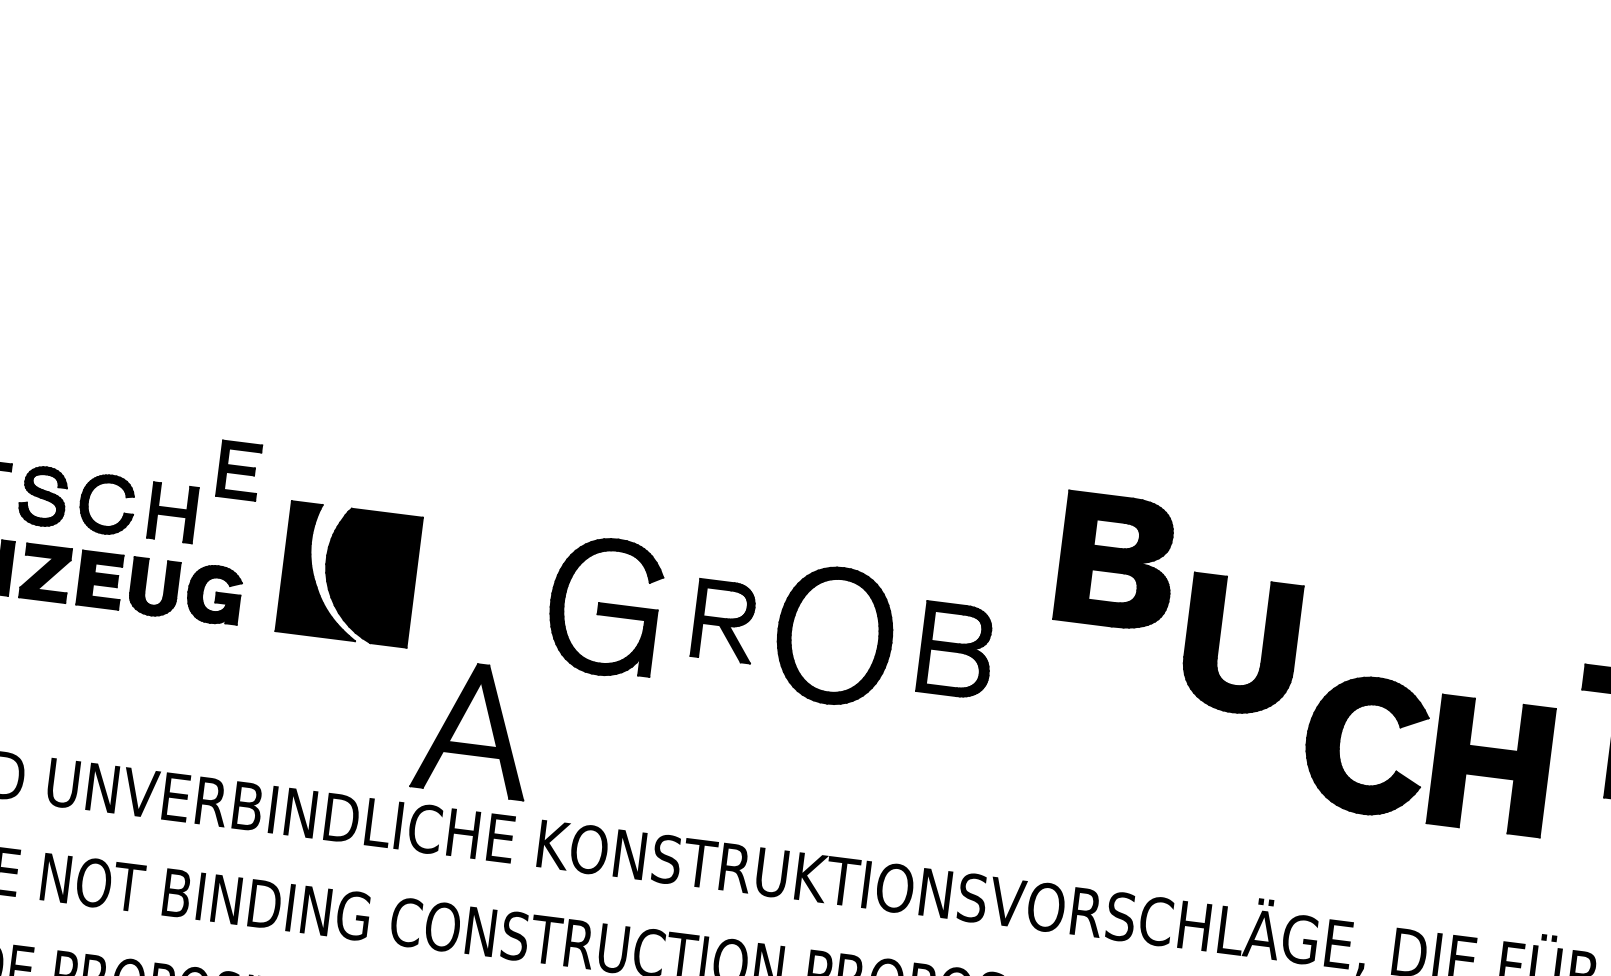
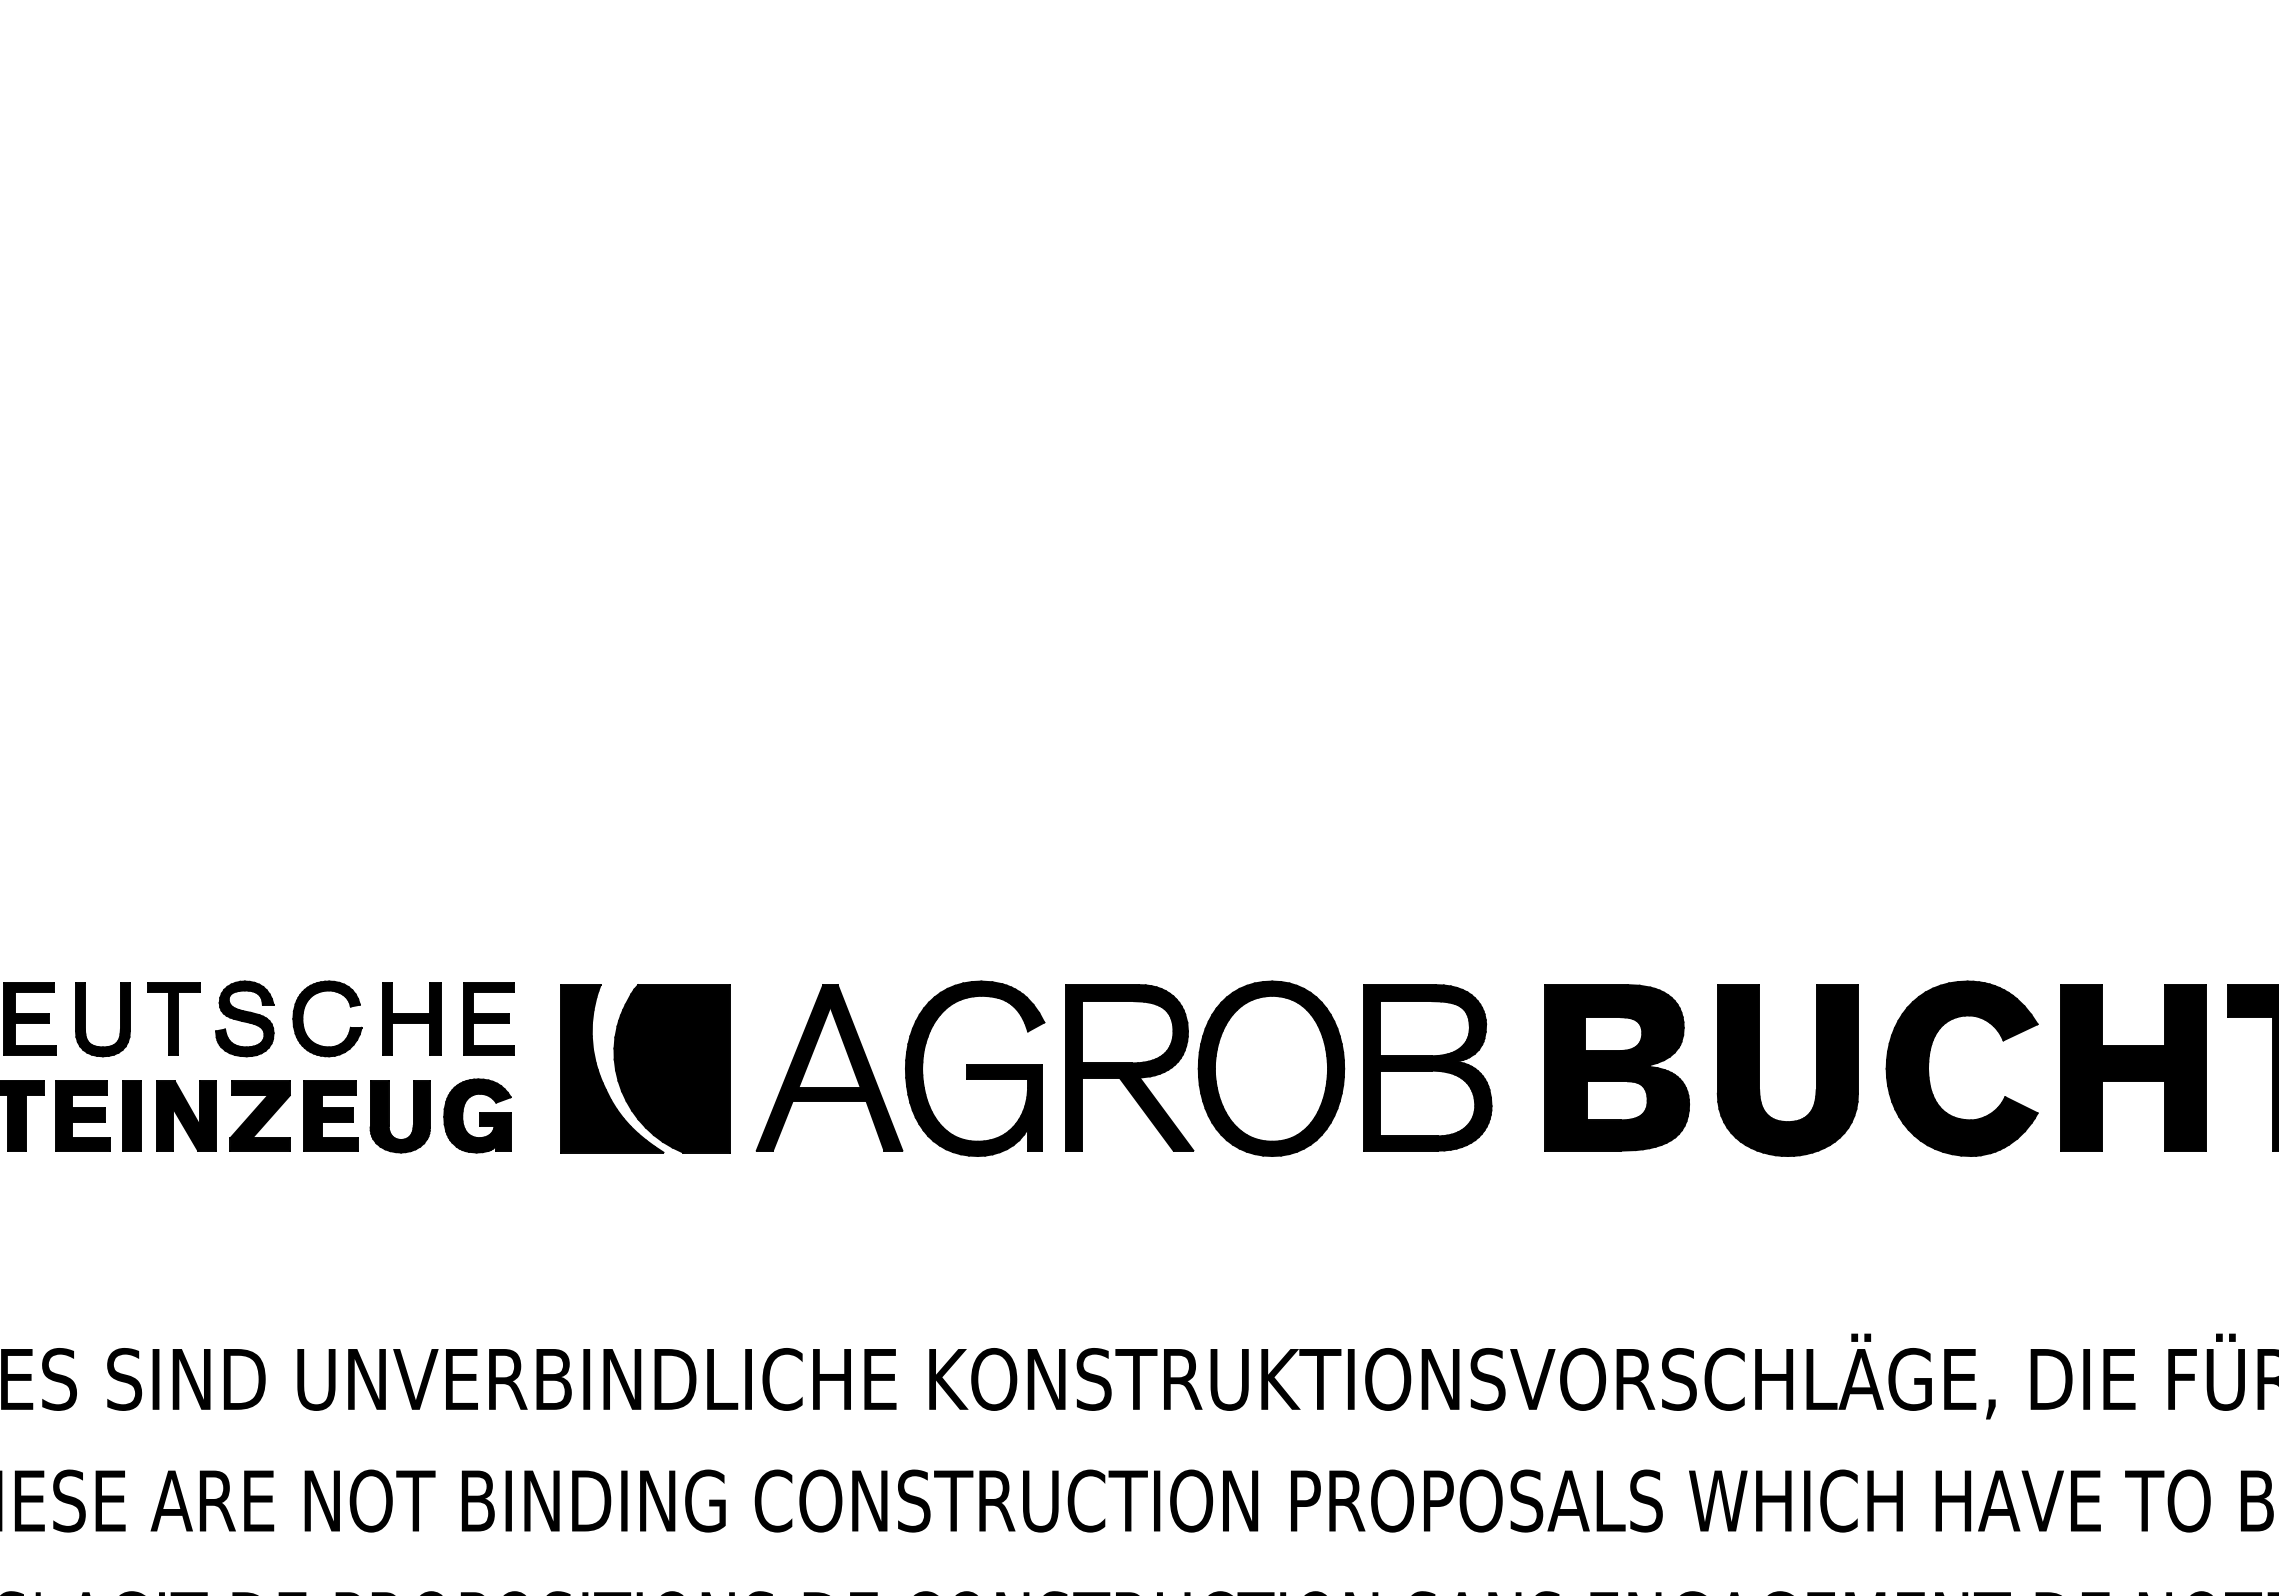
part: (238, 470) -> (488, 1018), moved
part: (1116, 561) -> (1616, 1067), moved
part: (724, 620) -> (1129, 1067), size x1.67
part: (1218, 643) -> (1759, 1070), moved
part: (956, 650) -> (1427, 1067), size x1.43
part: (474, 728) -> (829, 1067), moved
part: (1340, 744) -> (1929, 1071), moved
part: (1491, 765) -> (2133, 1067), moved

